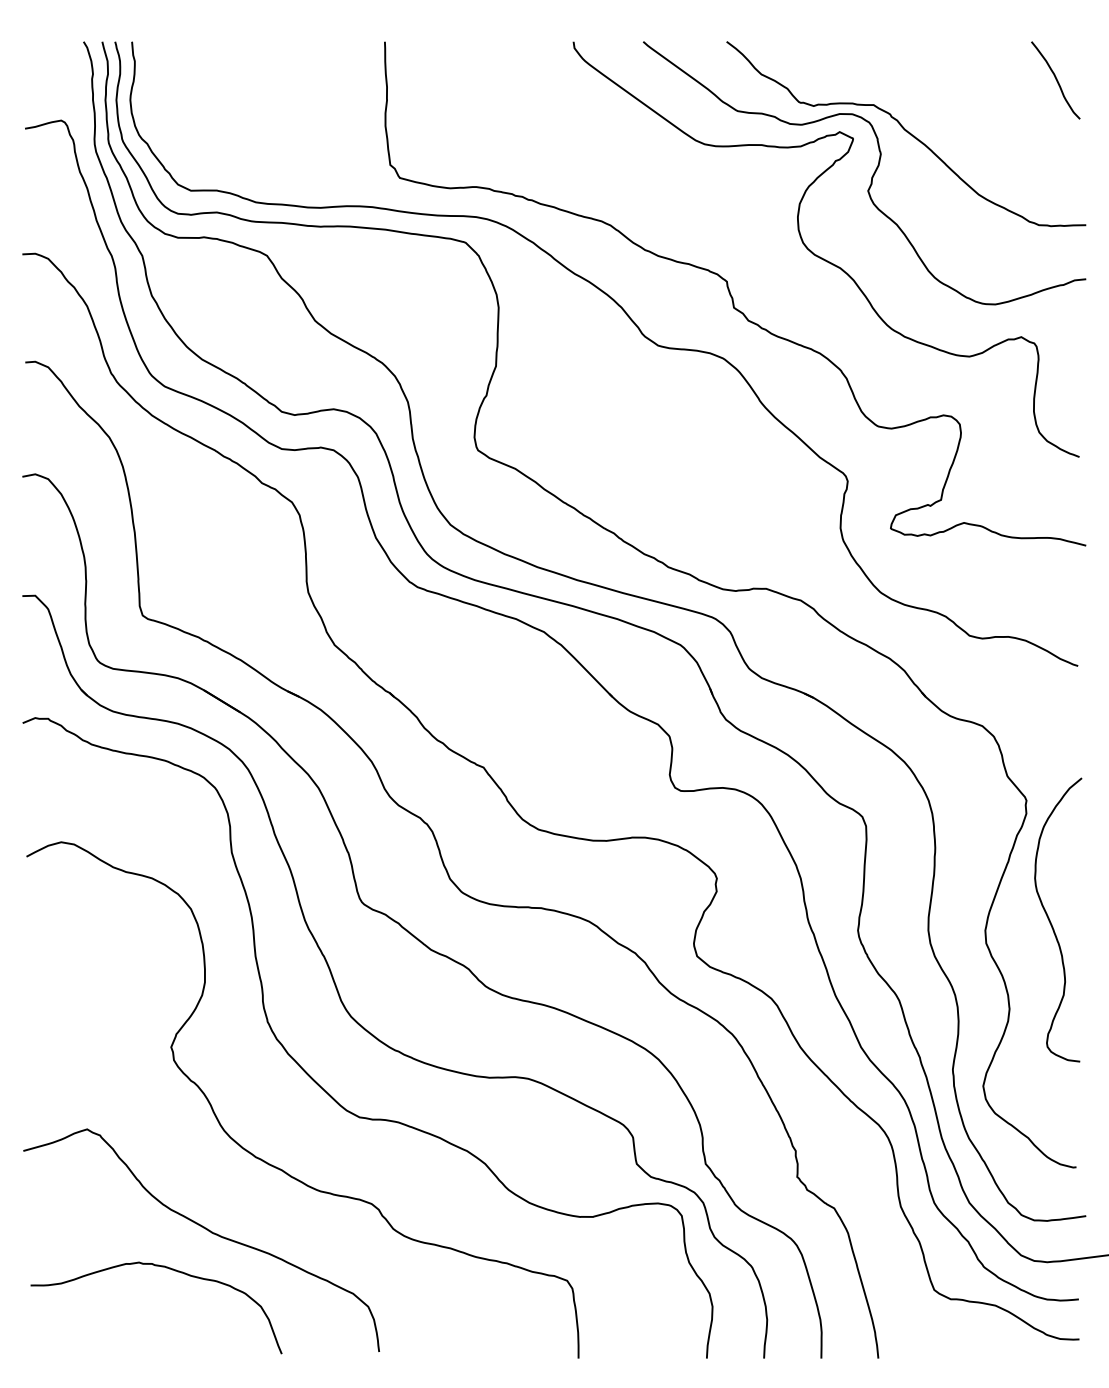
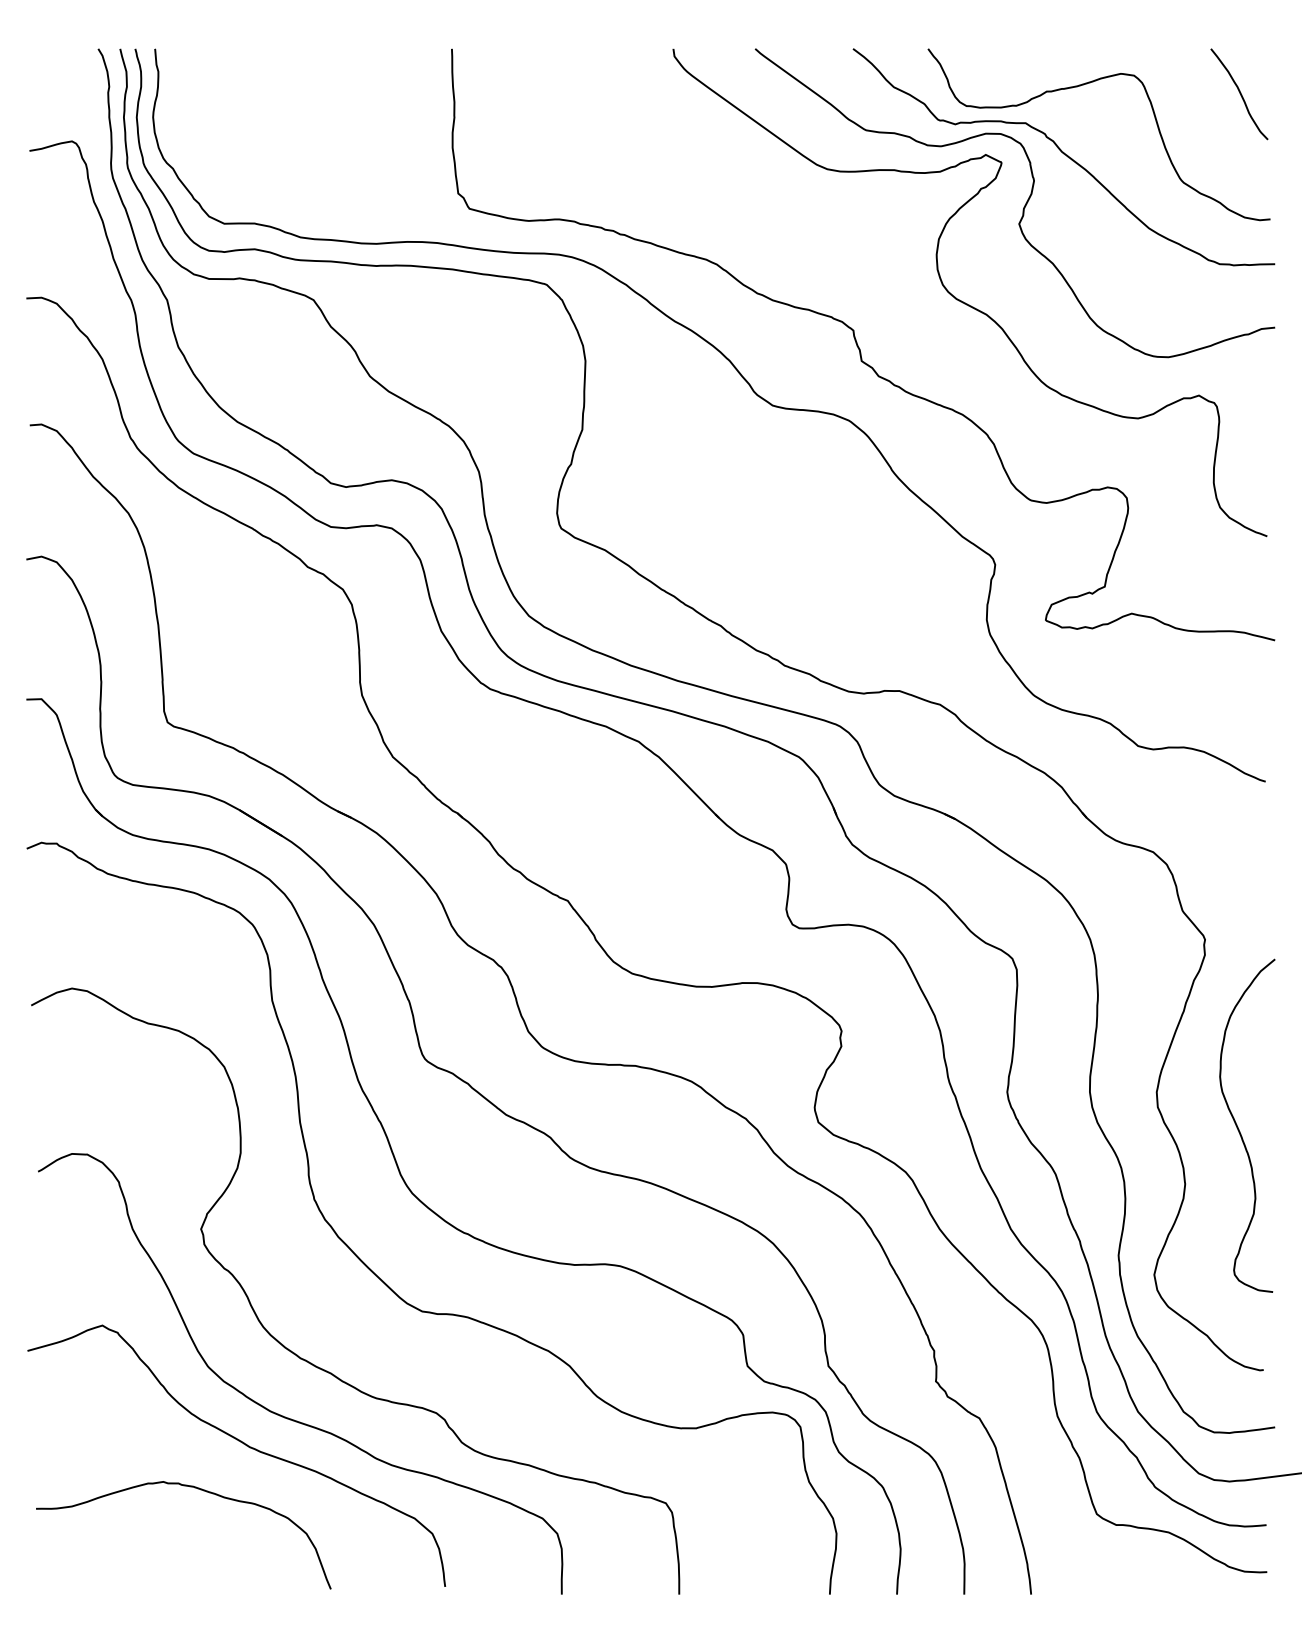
curve: (926, 72) -> (1087, 84), added
curve: (1051, 923) -> (1239, 1129), moved
curve: (241, 1205) -> (283, 1415), added

